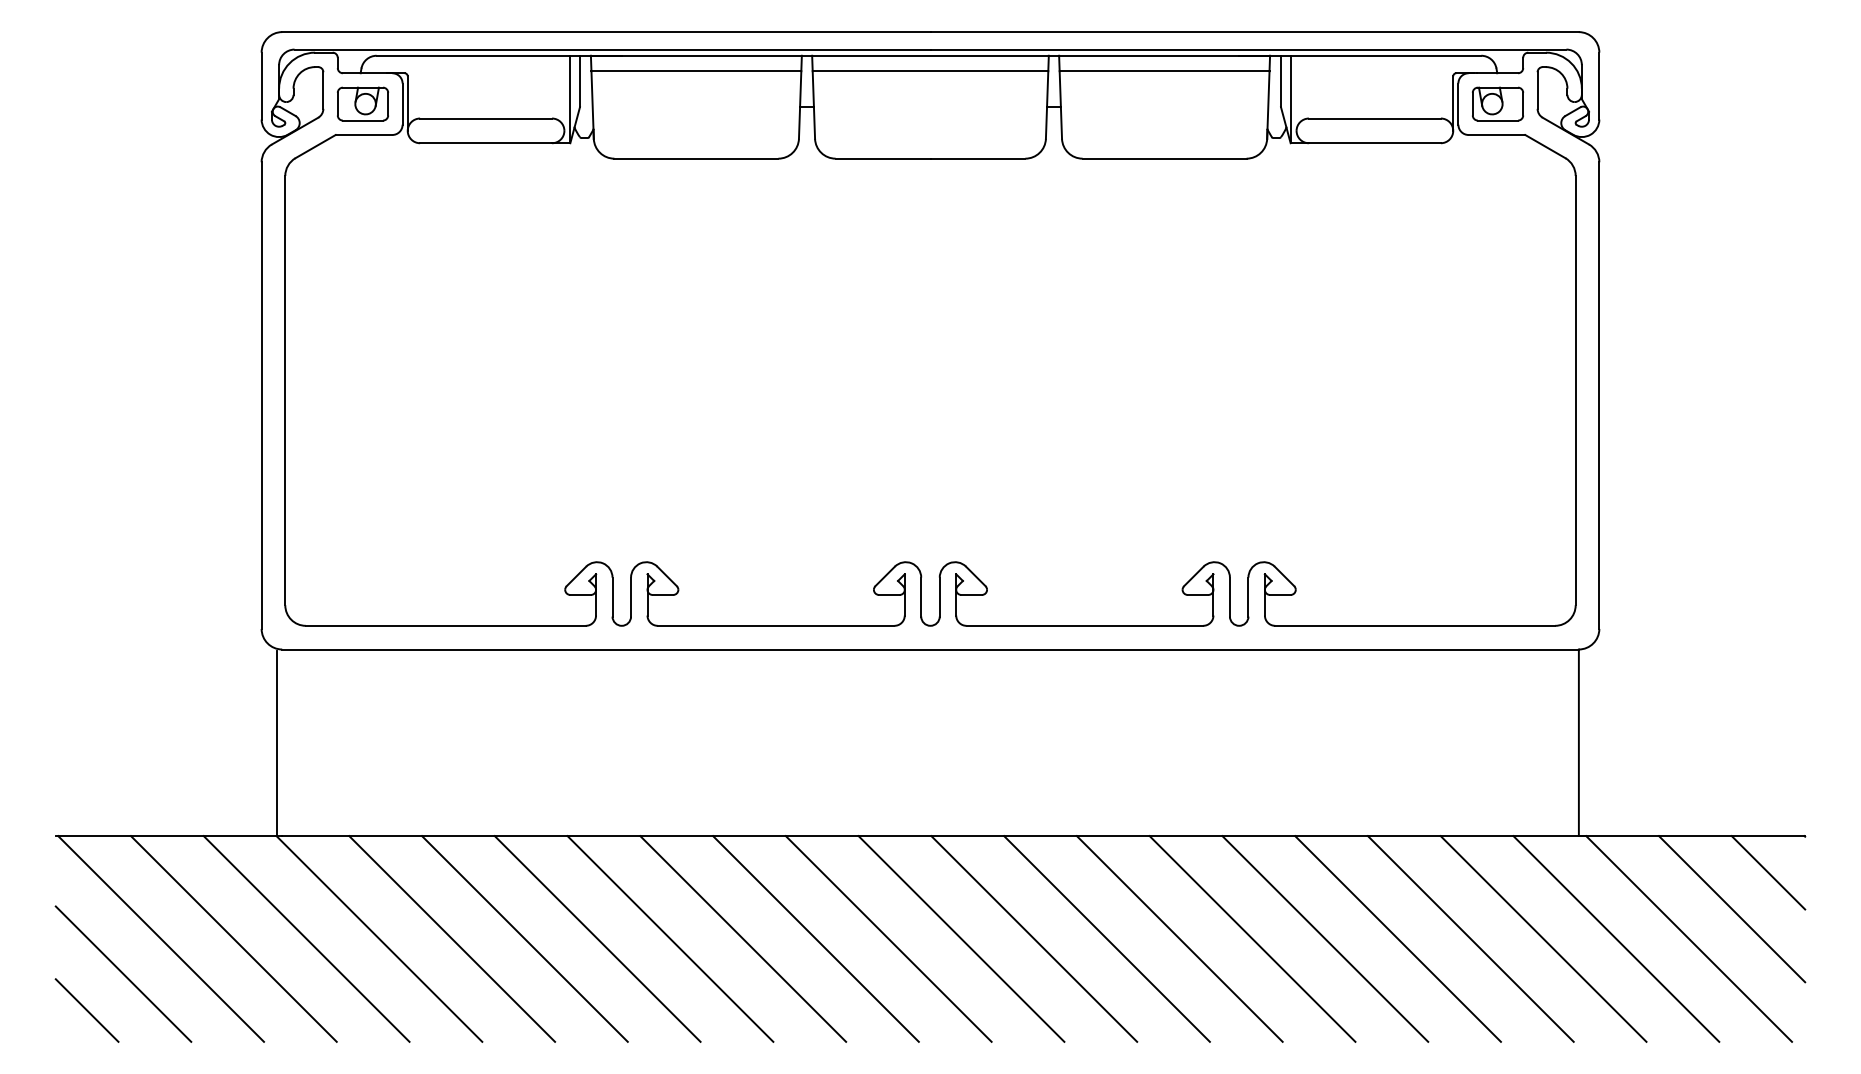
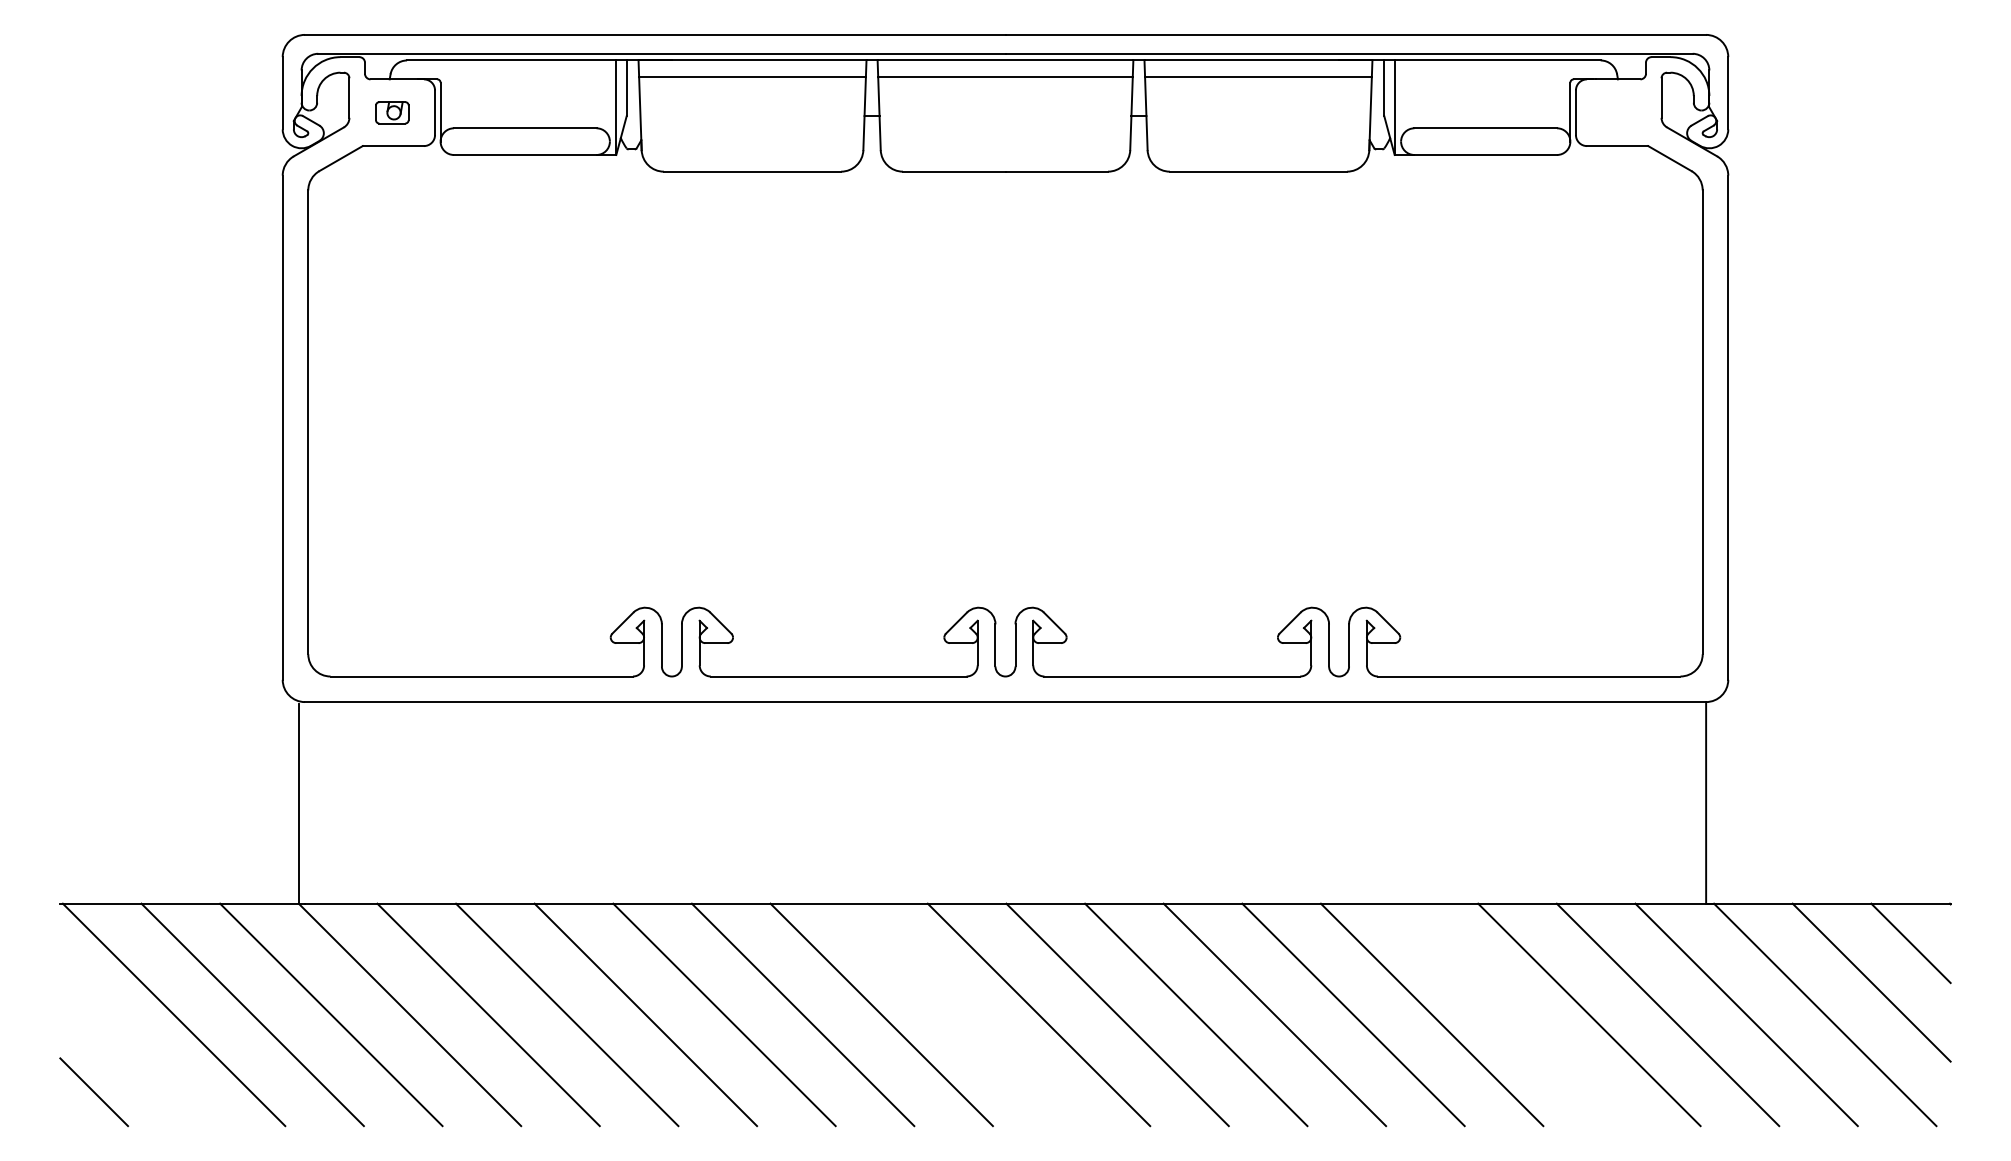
part: (363, 103) -> (392, 112), size x0.6
part: (1497, 103) -> (1618, 112), removed
line: (888, 938) -> (960, 1014), removed
line: (1397, 938) -> (1510, 1014), removed
line: (123, 973) -> (133, 1052), removed

